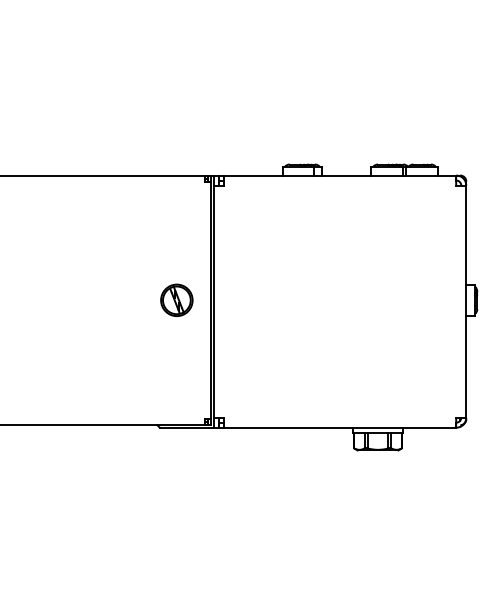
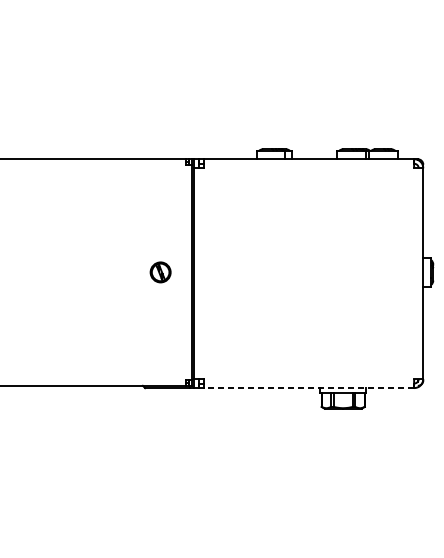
part: (176, 299) -> (160, 271), size x0.7
line: (340, 427) -> (309, 387), solid -> dashed

